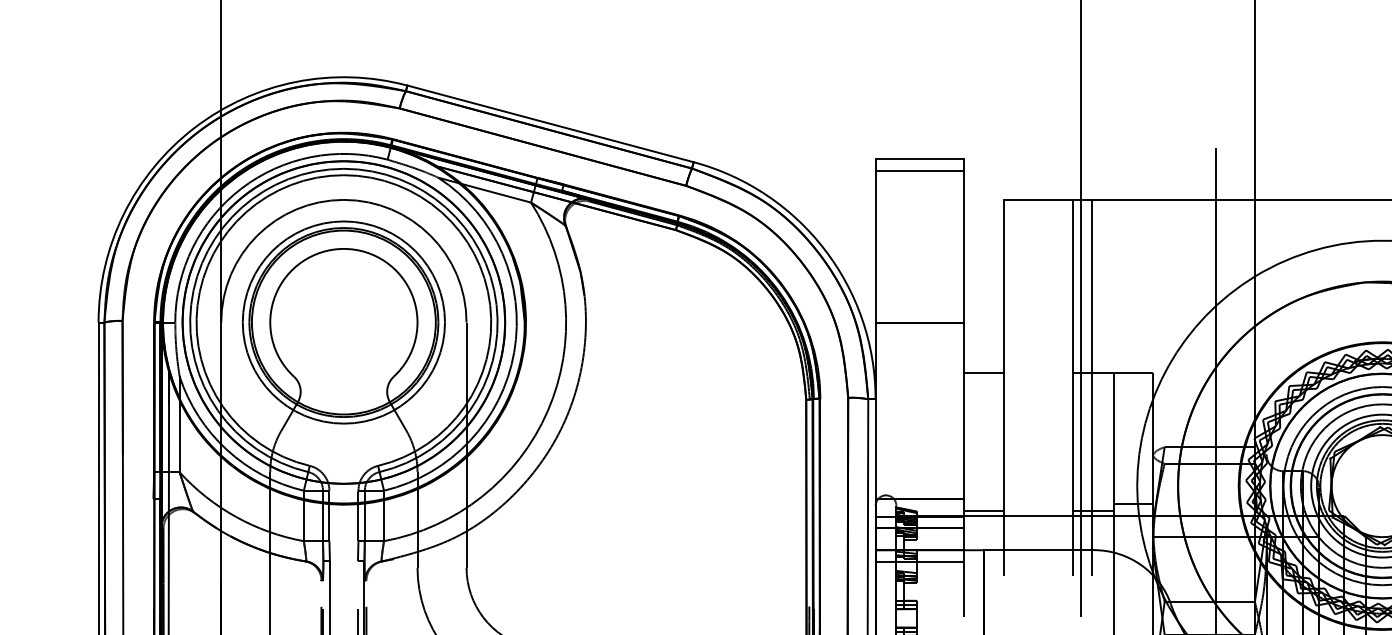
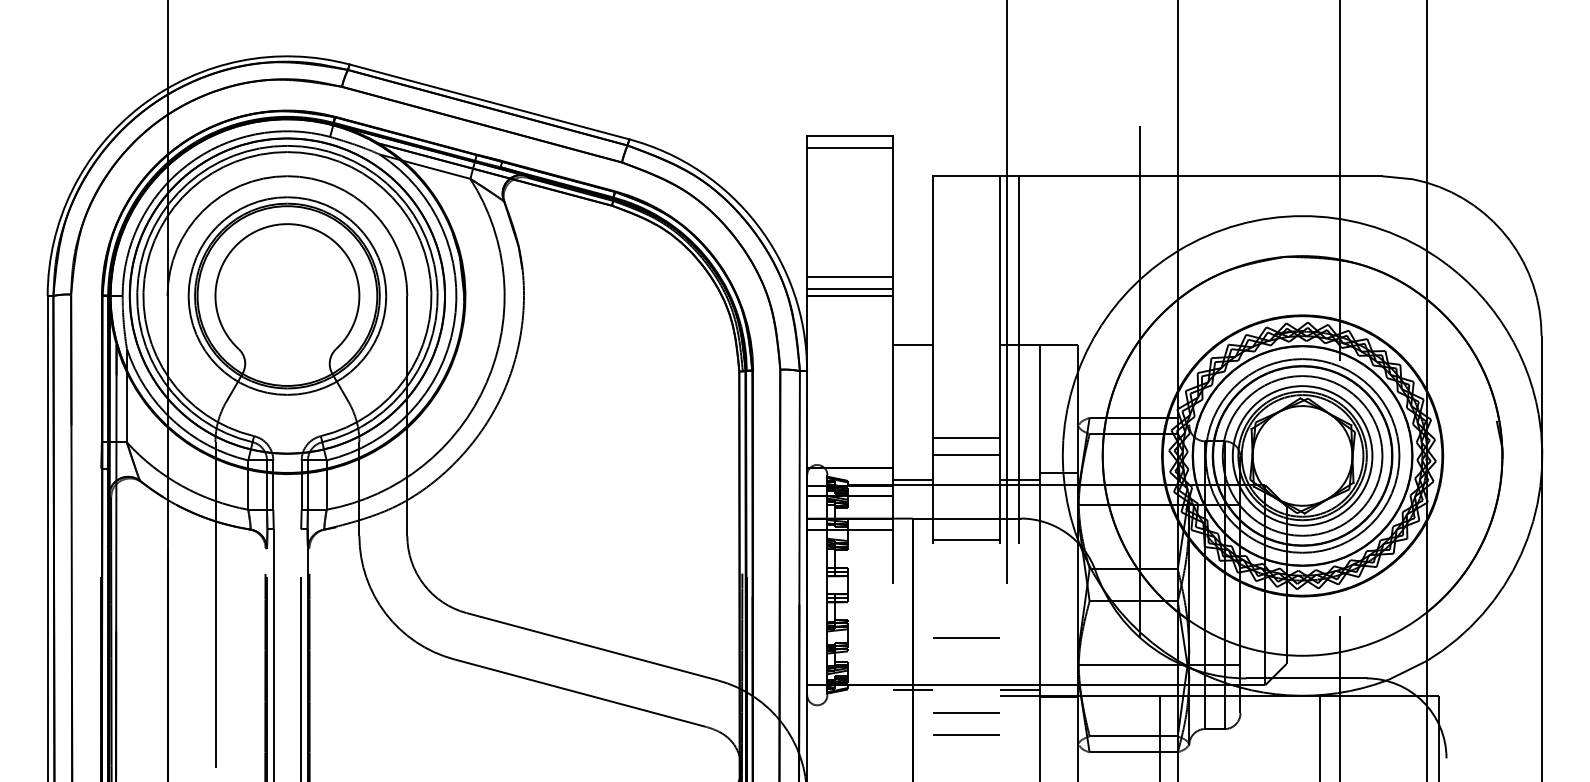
line: (920, 303) -> (850, 277), added
line: (920, 315) -> (850, 289), added
line: (1038, 467) -> (966, 437), added
line: (1038, 484) -> (966, 454), added
line: (1038, 572) -> (966, 540), added

